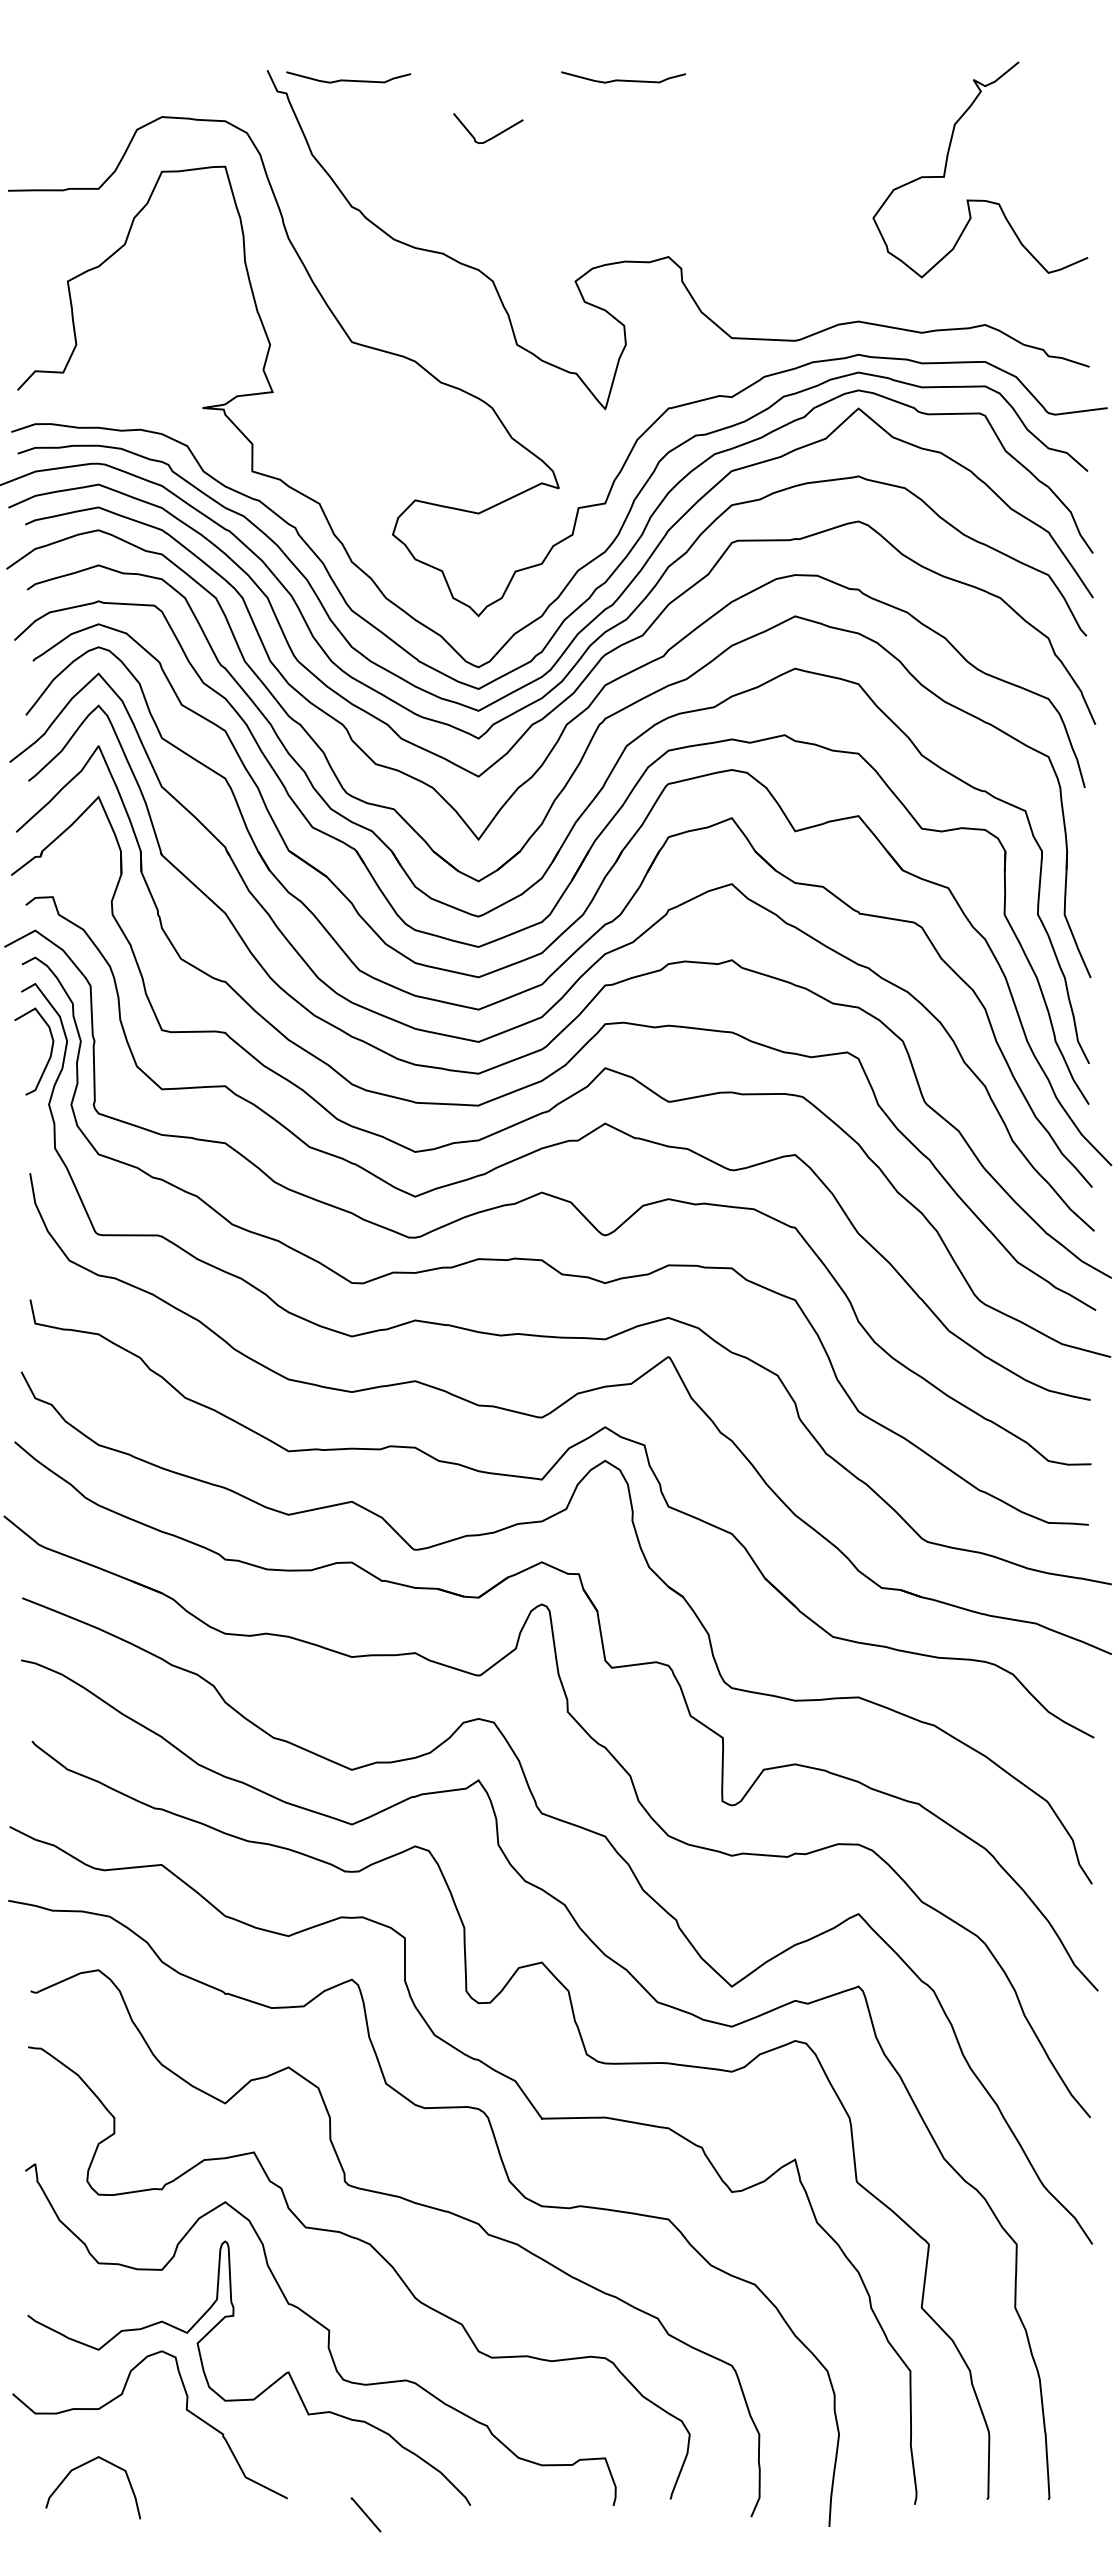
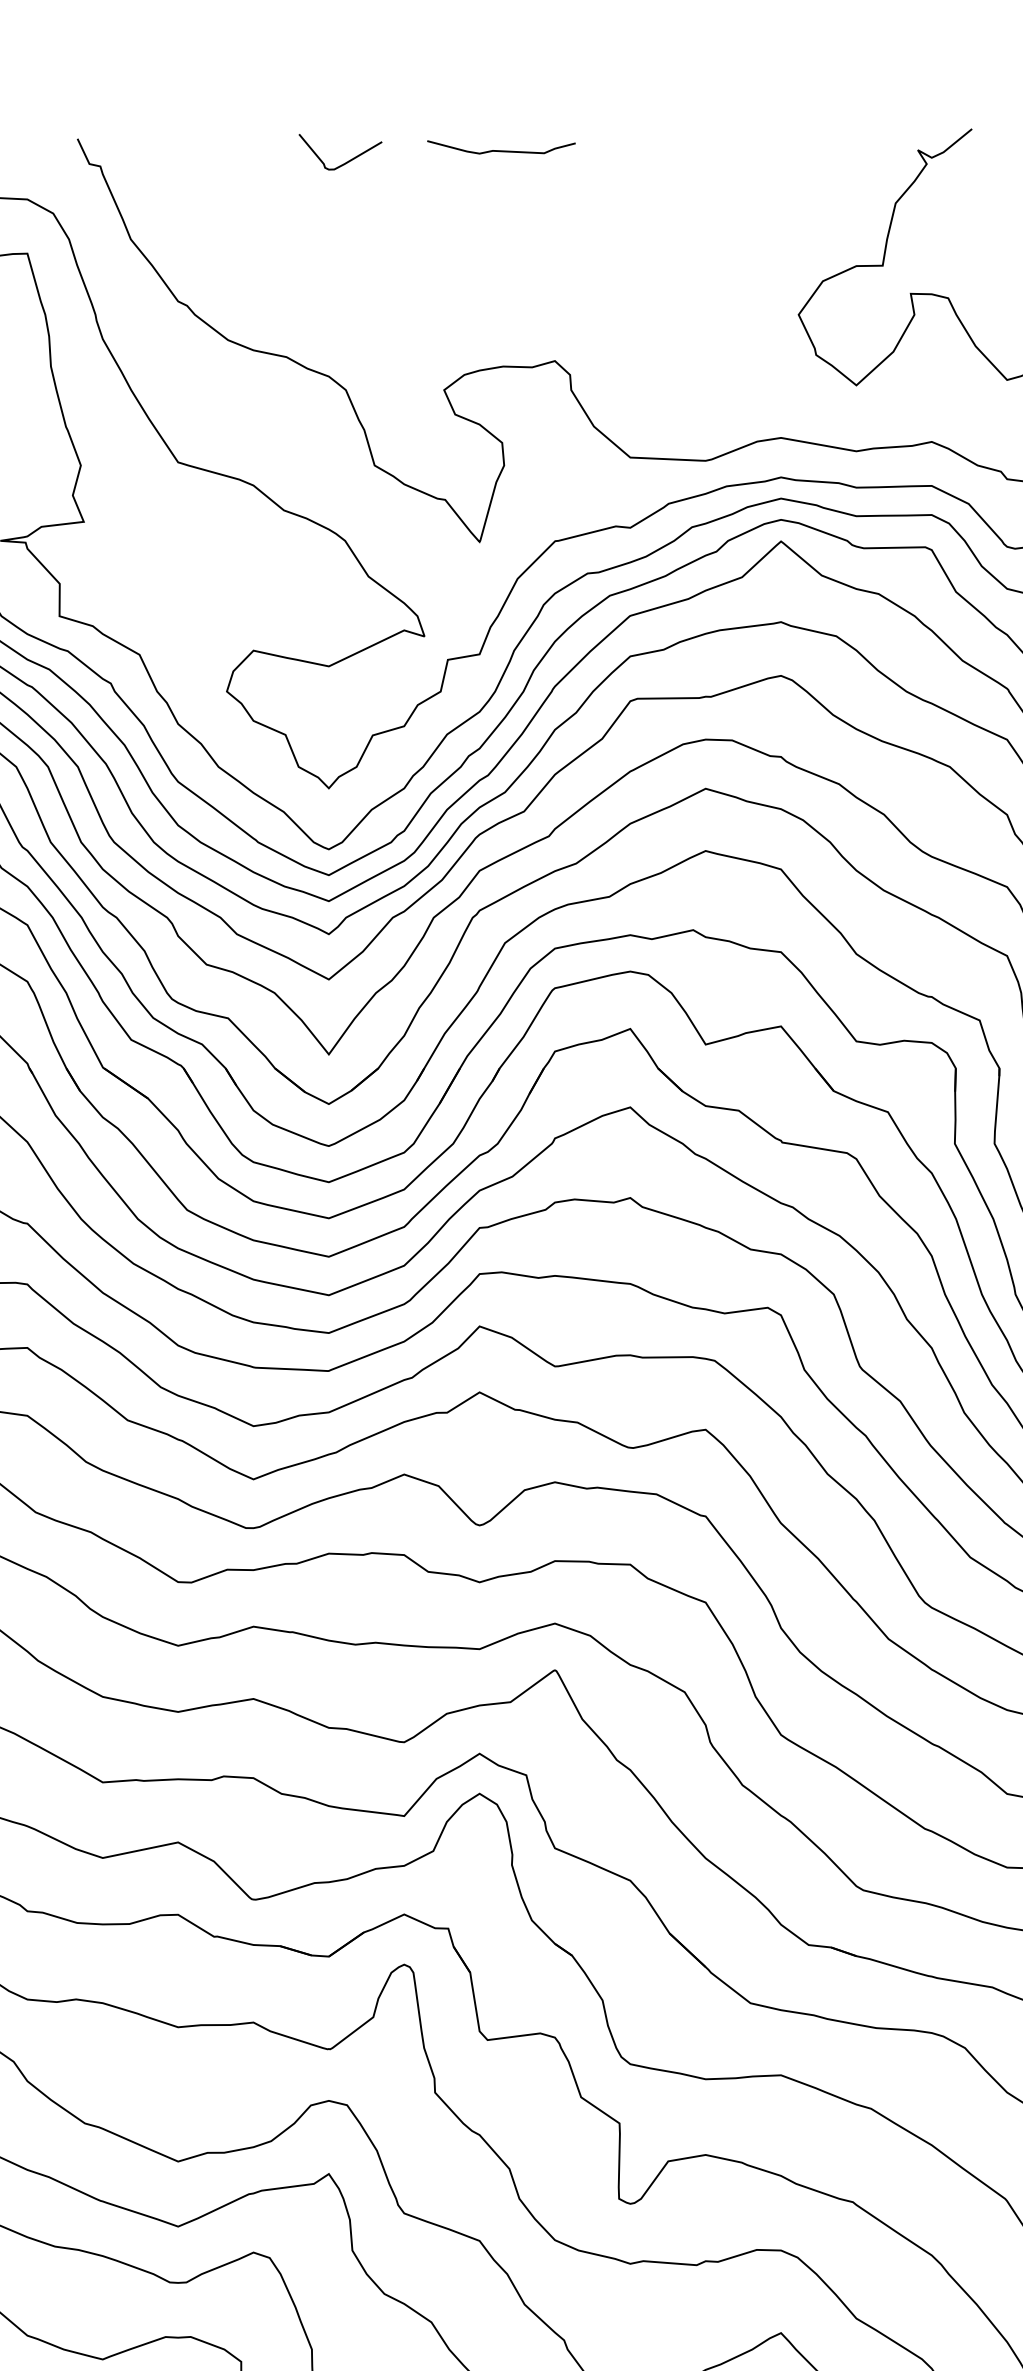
curve: (348, 79) -> (174, 149), removed
curve: (494, 135) -> (347, 160), moved

